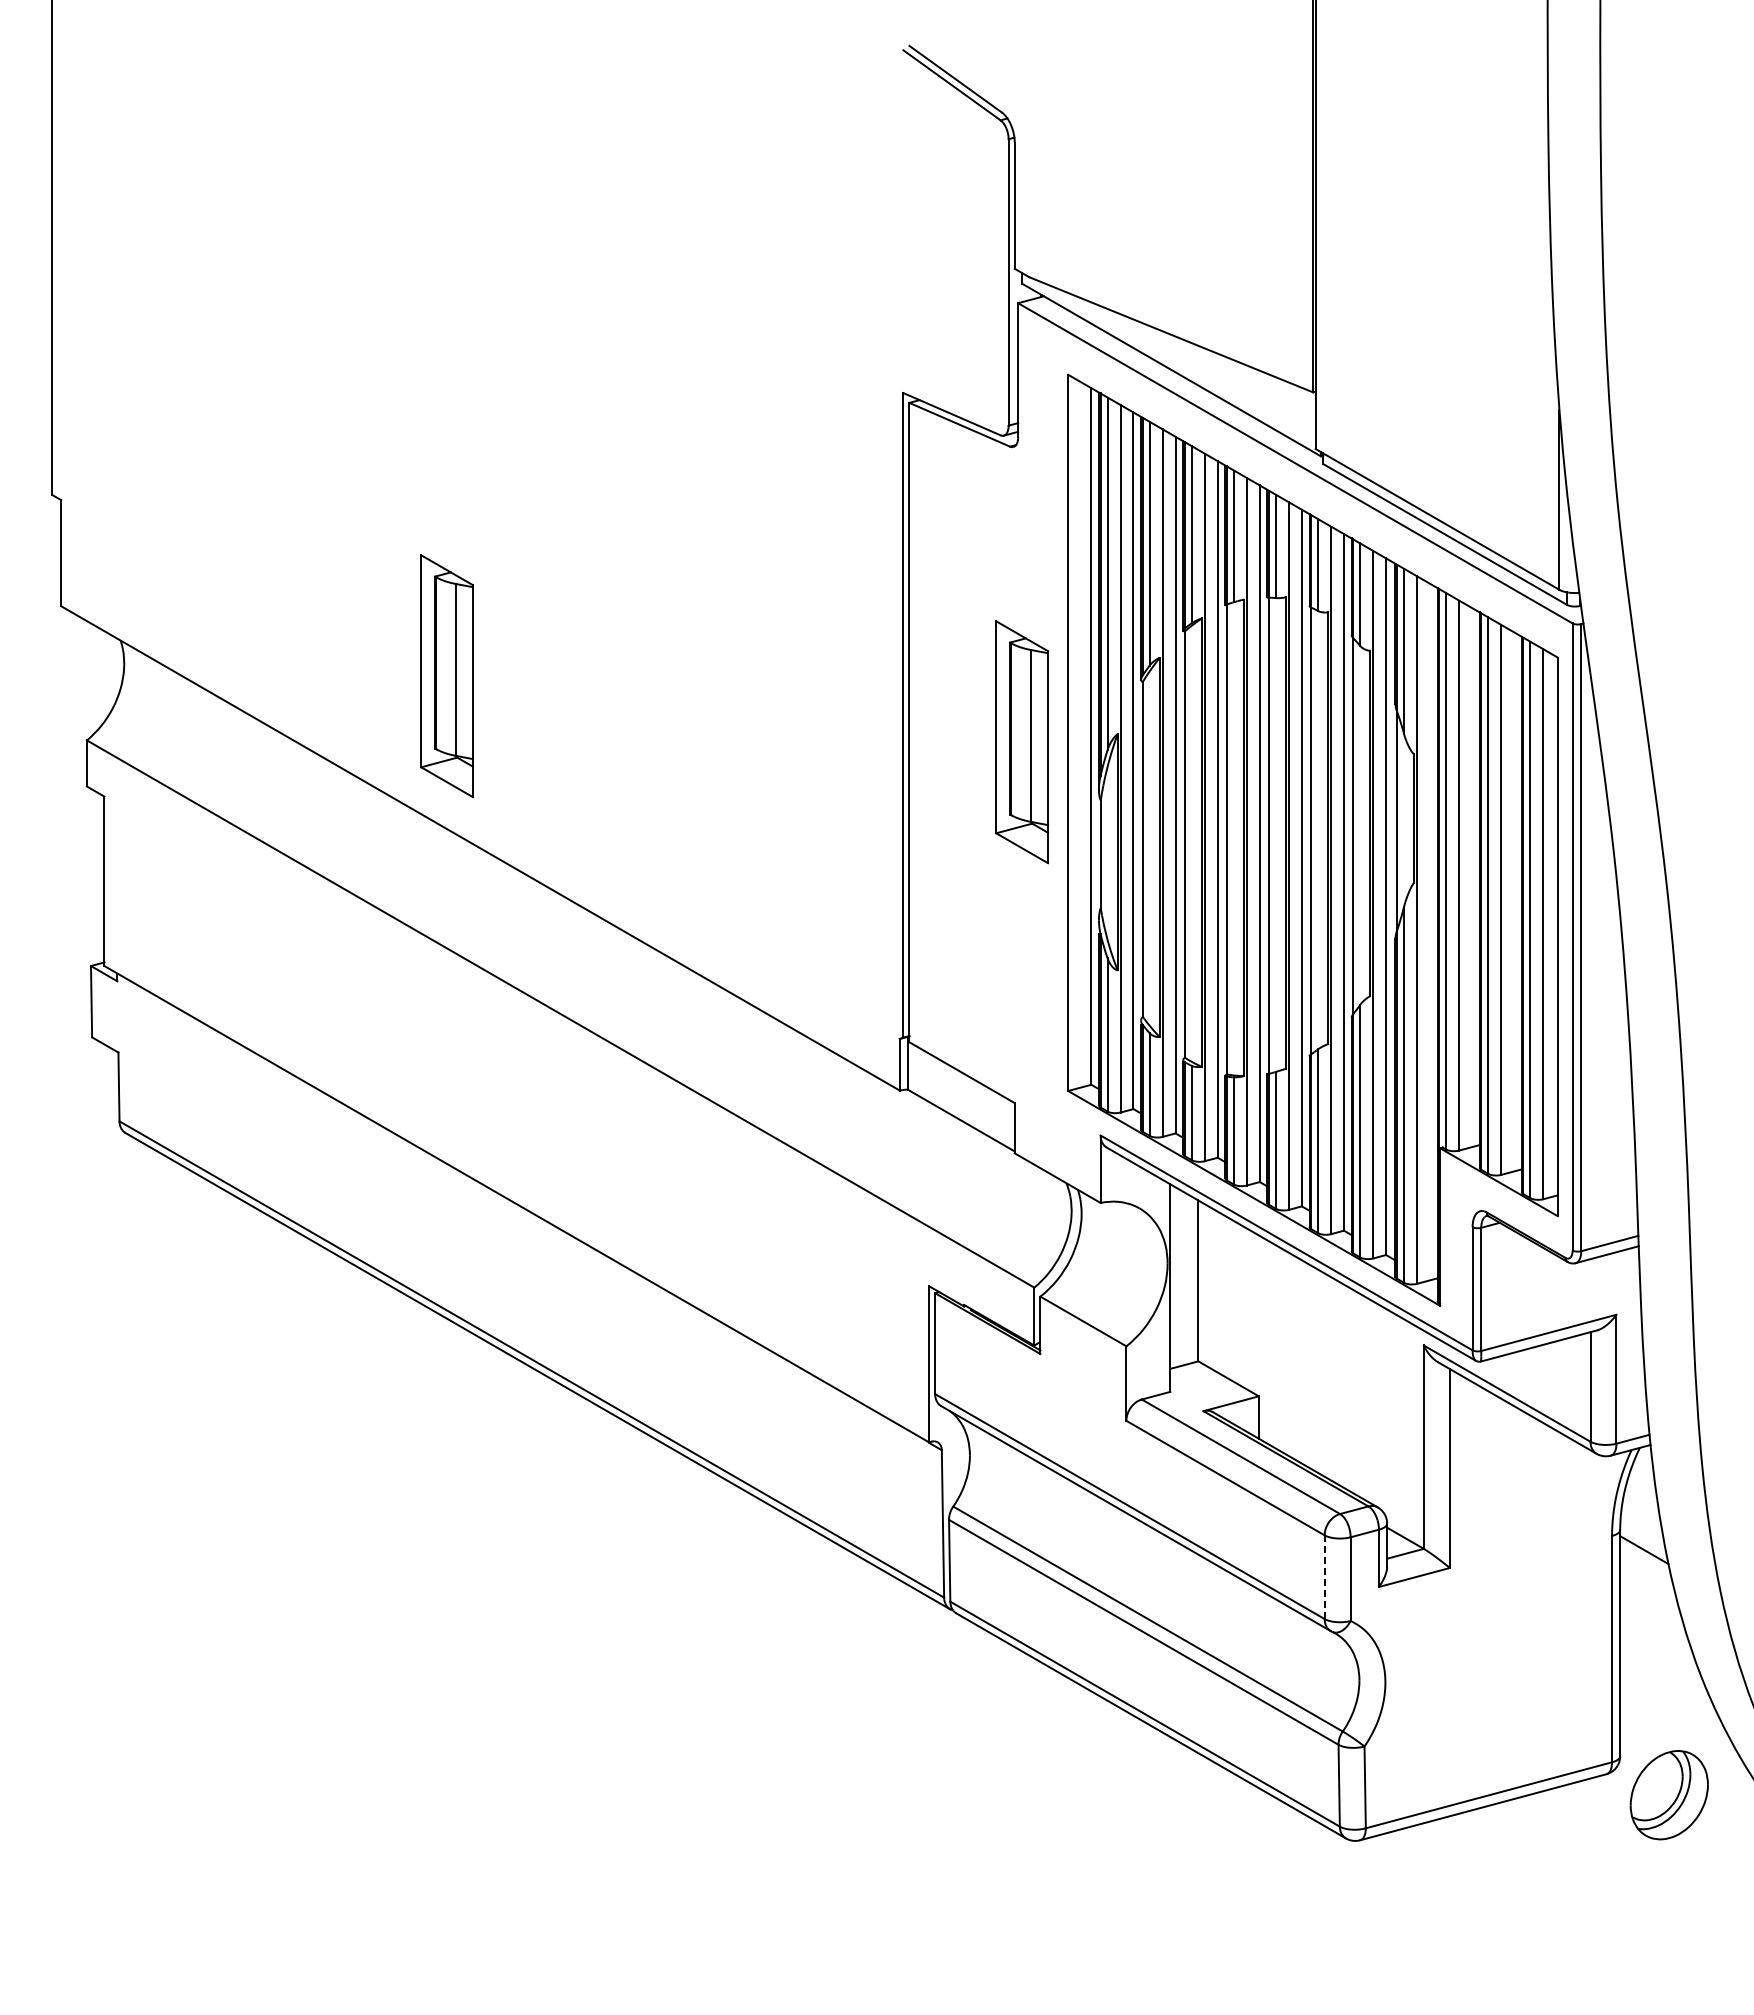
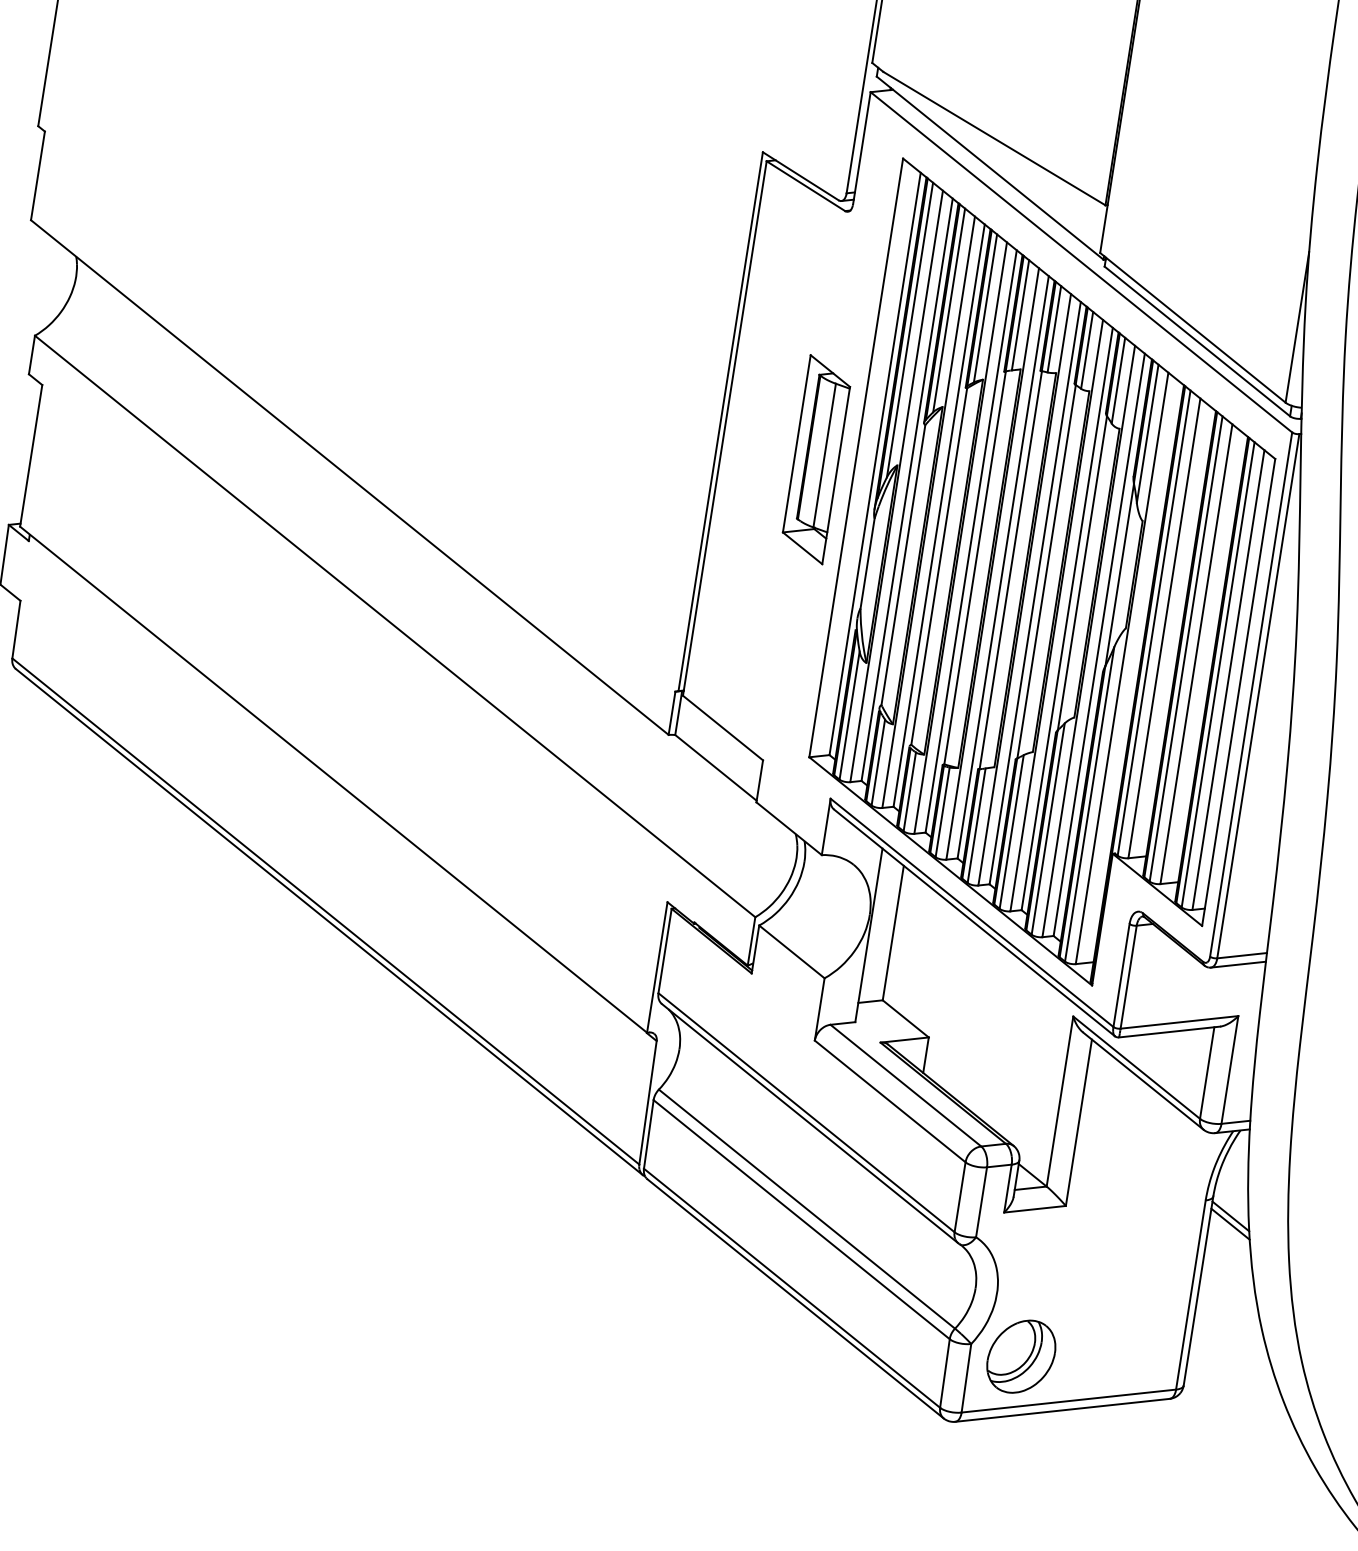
part: (447, 676) -> (344, 329), removed
line: (1645, 1558) -> (1230, 1223), added
line: (1324, 1577) -> (959, 1197), dashed -> solid
part: (1668, 1795) -> (1020, 1356), moved

